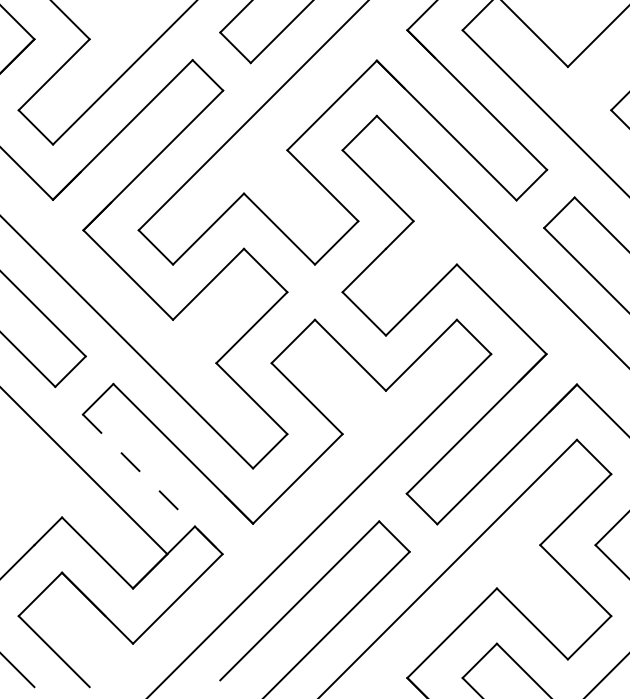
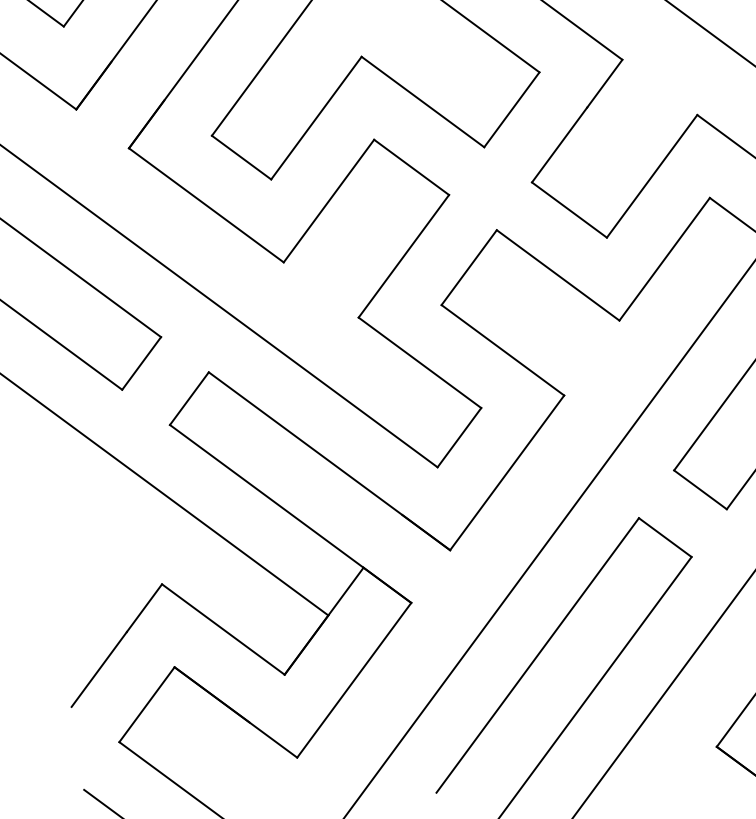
line: (152, 484) -> (290, 514), dashed -> solid

